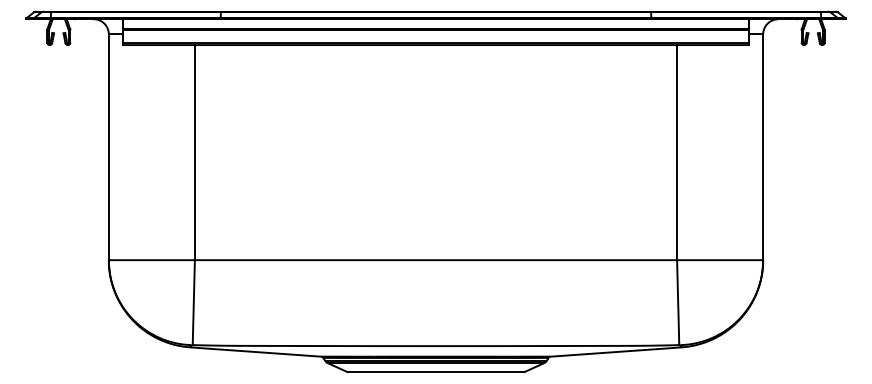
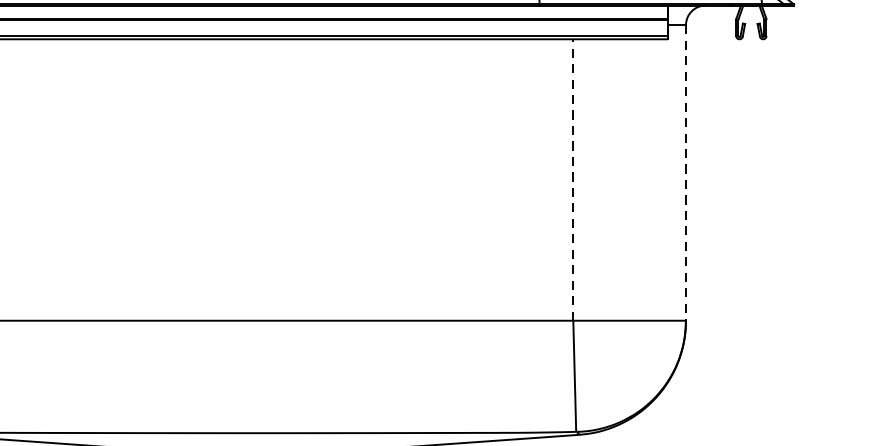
line: (763, 147) -> (686, 173), solid -> dashed
line: (677, 152) -> (573, 179), solid -> dashed

